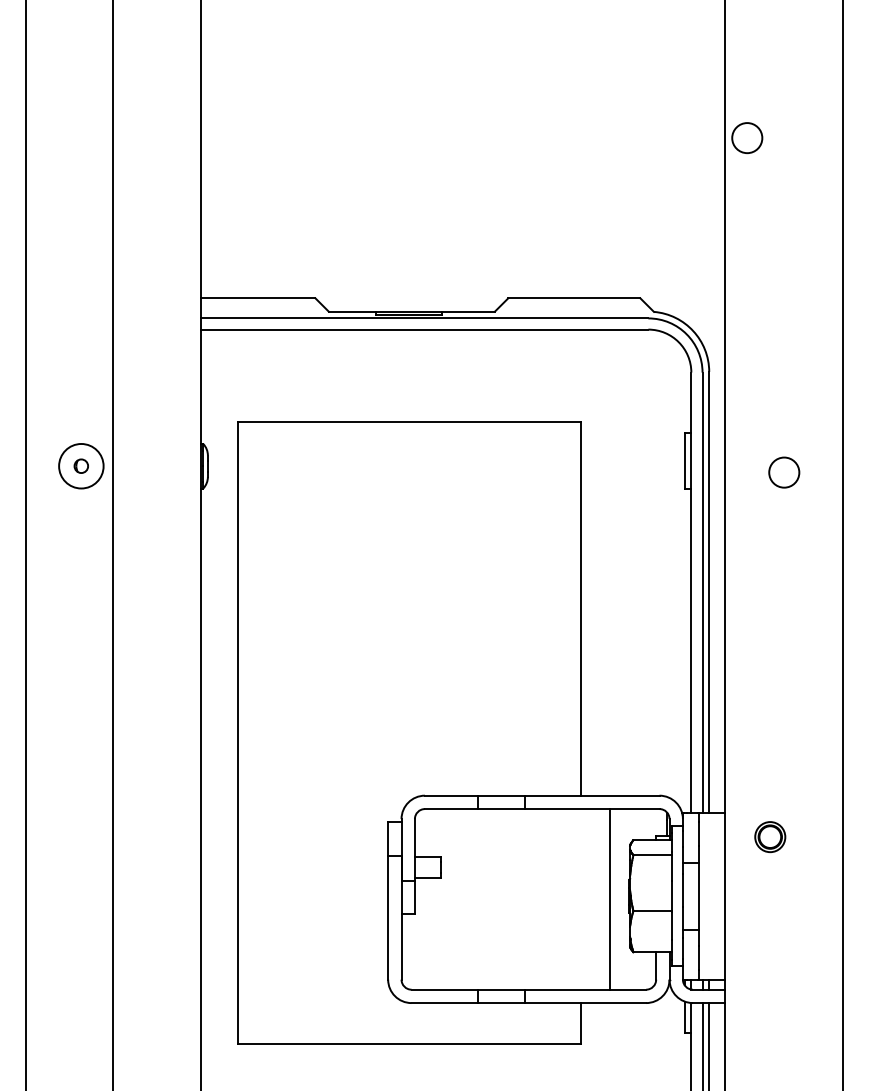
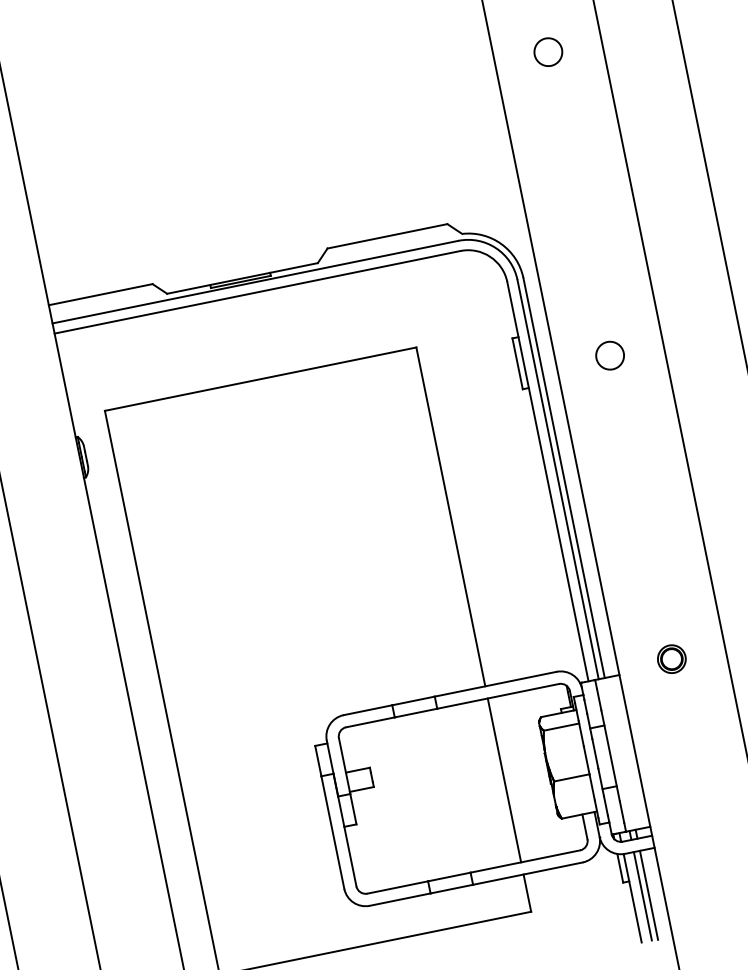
circle: (747, 138) -> (548, 52), moved
part: (770, 837) -> (672, 659), moved
line: (610, 899) -> (504, 780), moved

